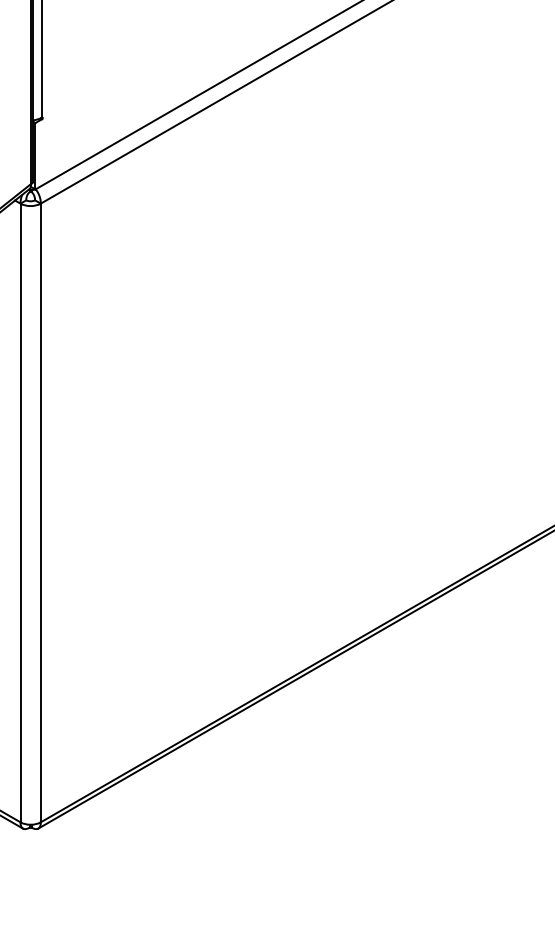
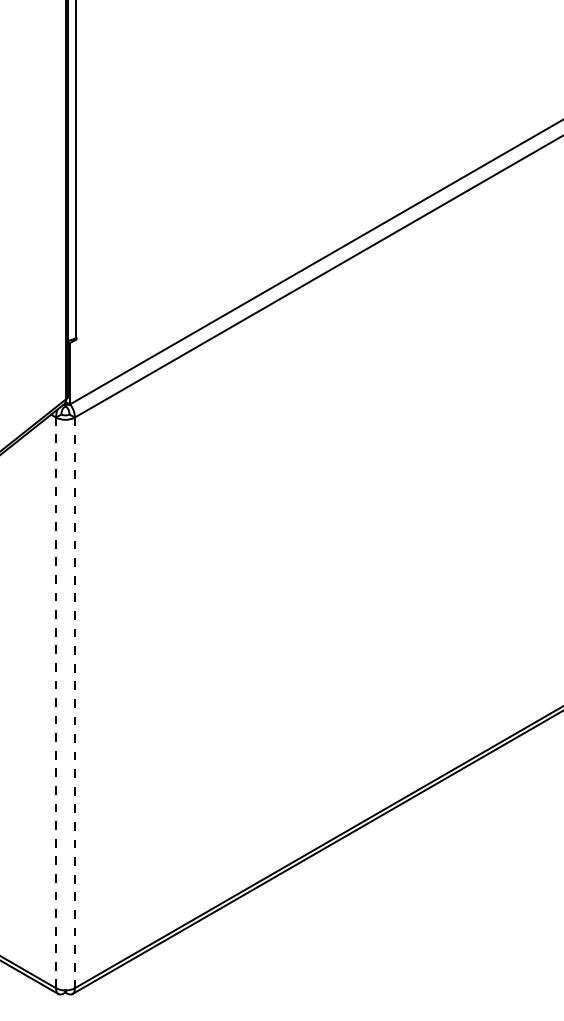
line: (20, 512) -> (56, 702), solid -> dashed
line: (40, 513) -> (74, 703), solid -> dashed

